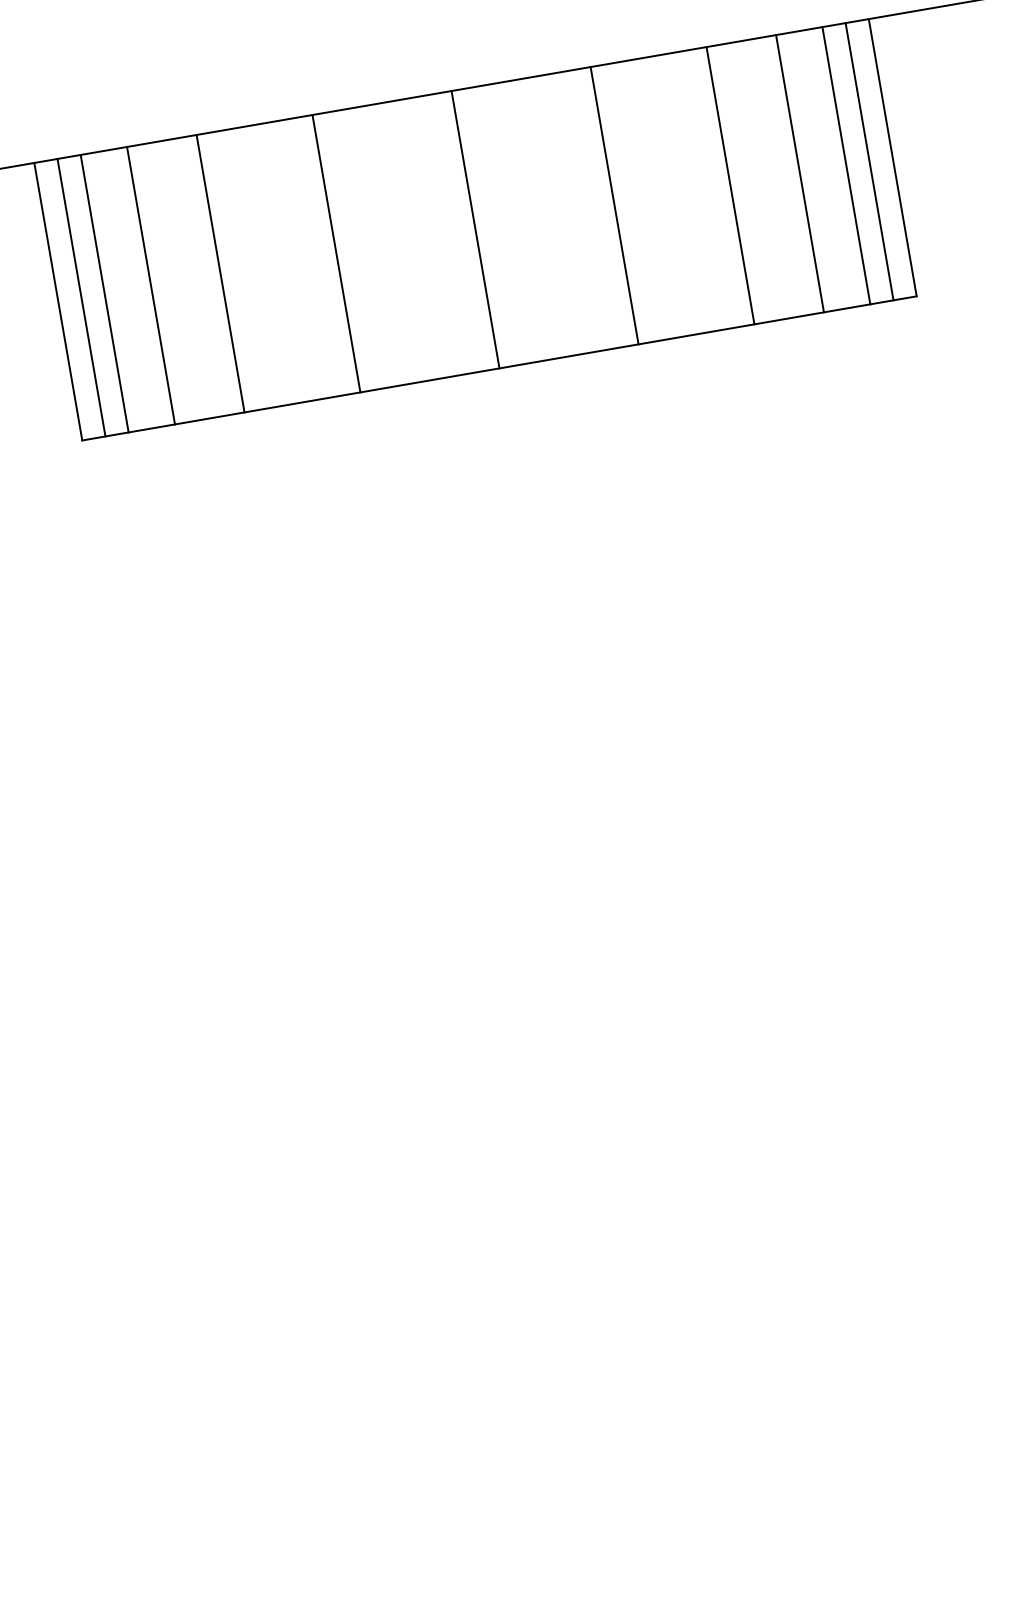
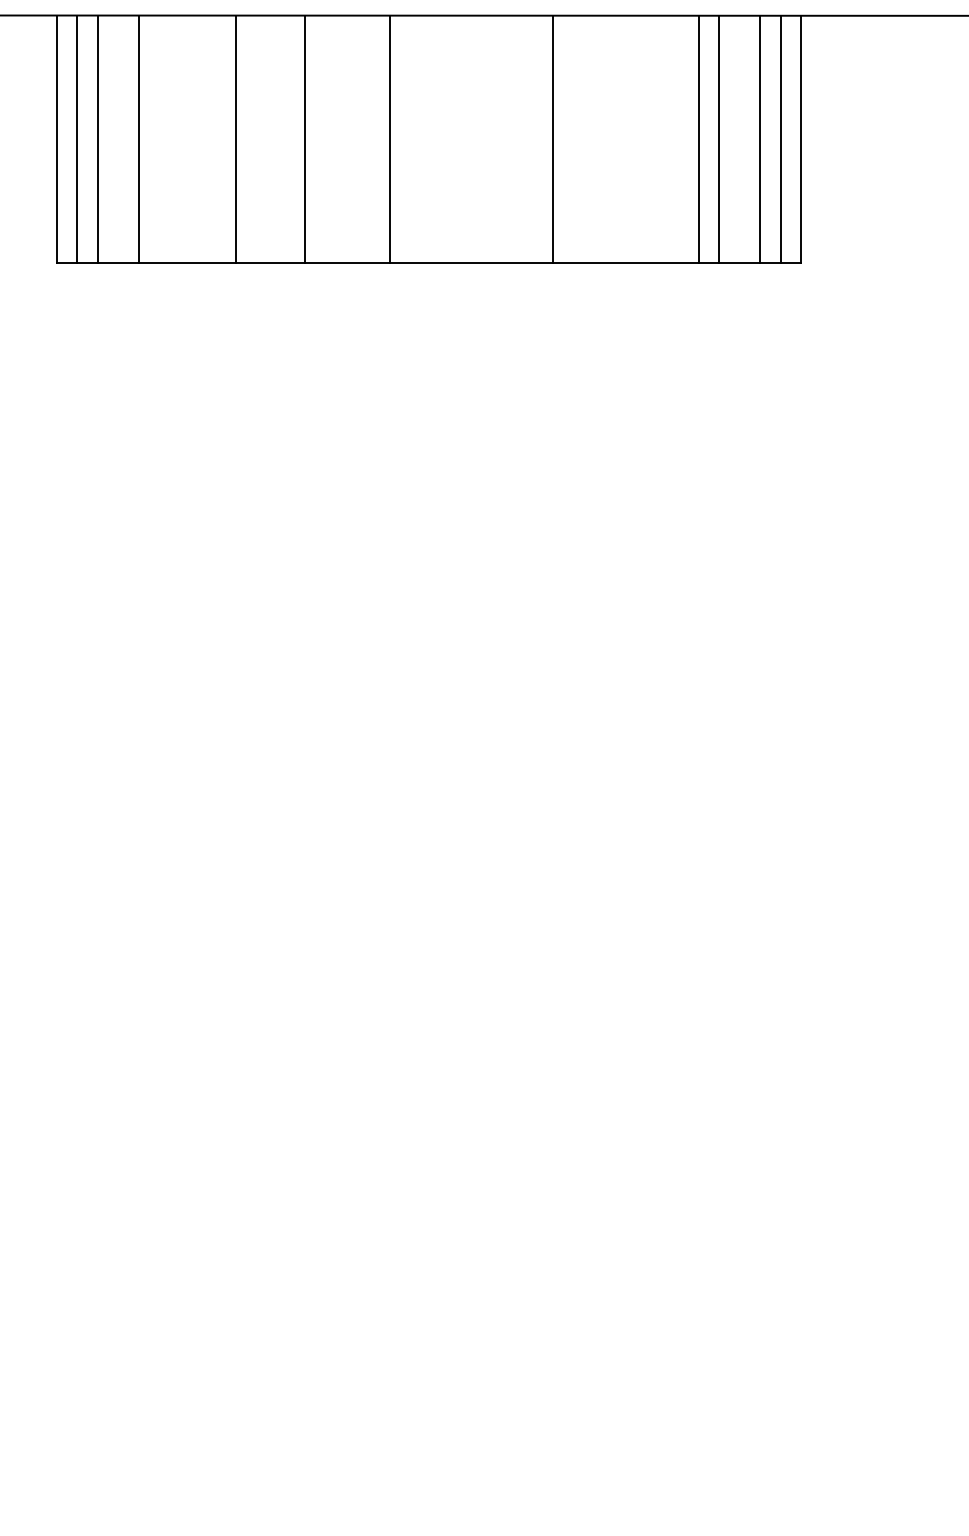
line: (730, 185) -> (699, 139), moved
line: (475, 229) -> (389, 139), moved
line: (220, 273) -> (236, 139), moved

